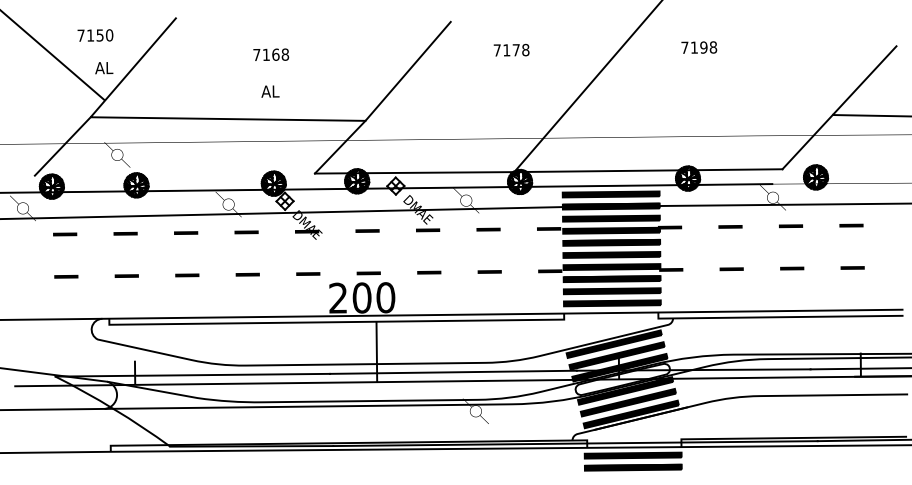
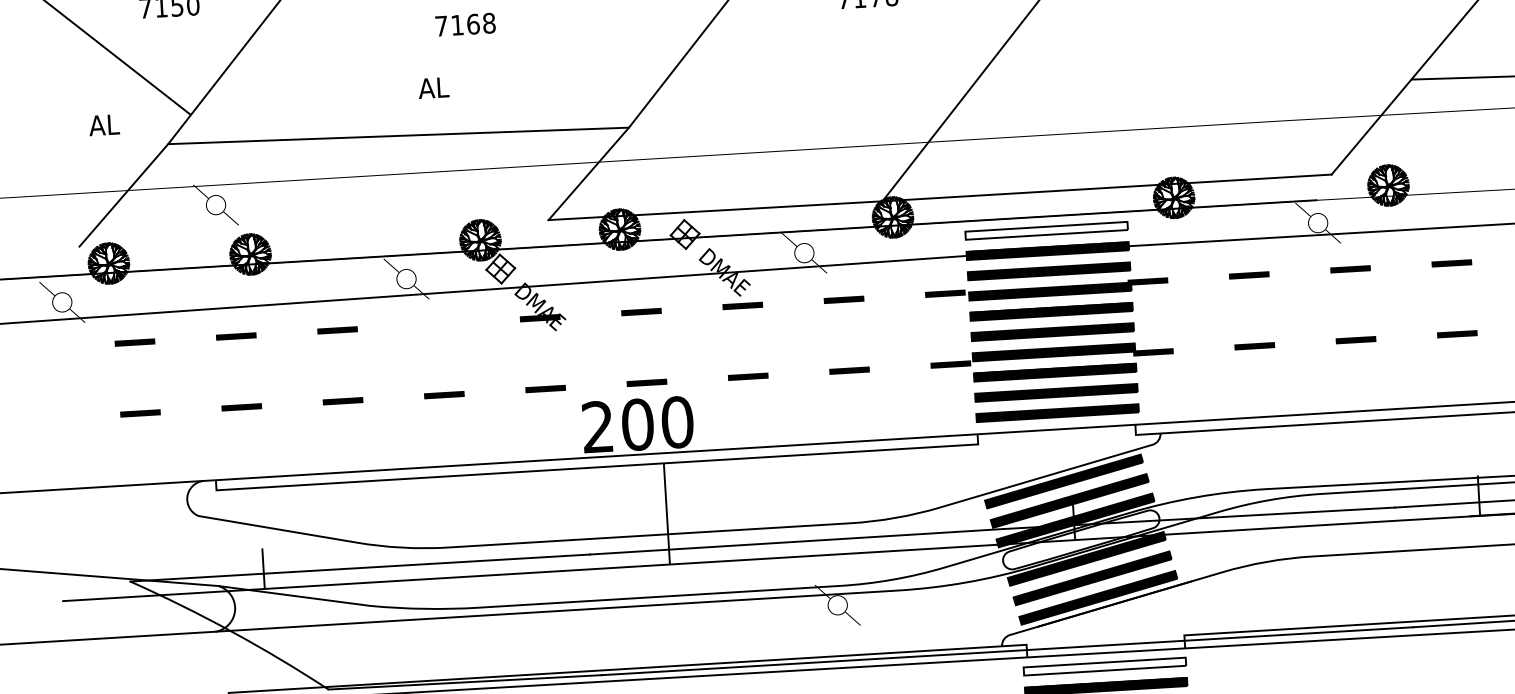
text: (104, 68) -> (104, 125), moved
text: (270, 91) -> (433, 87), moved
fill: (610, 194) -> (1045, 230), removed
line: (246, 232) -> (438, 324), removed
fill: (632, 455) -> (1103, 666), removed

